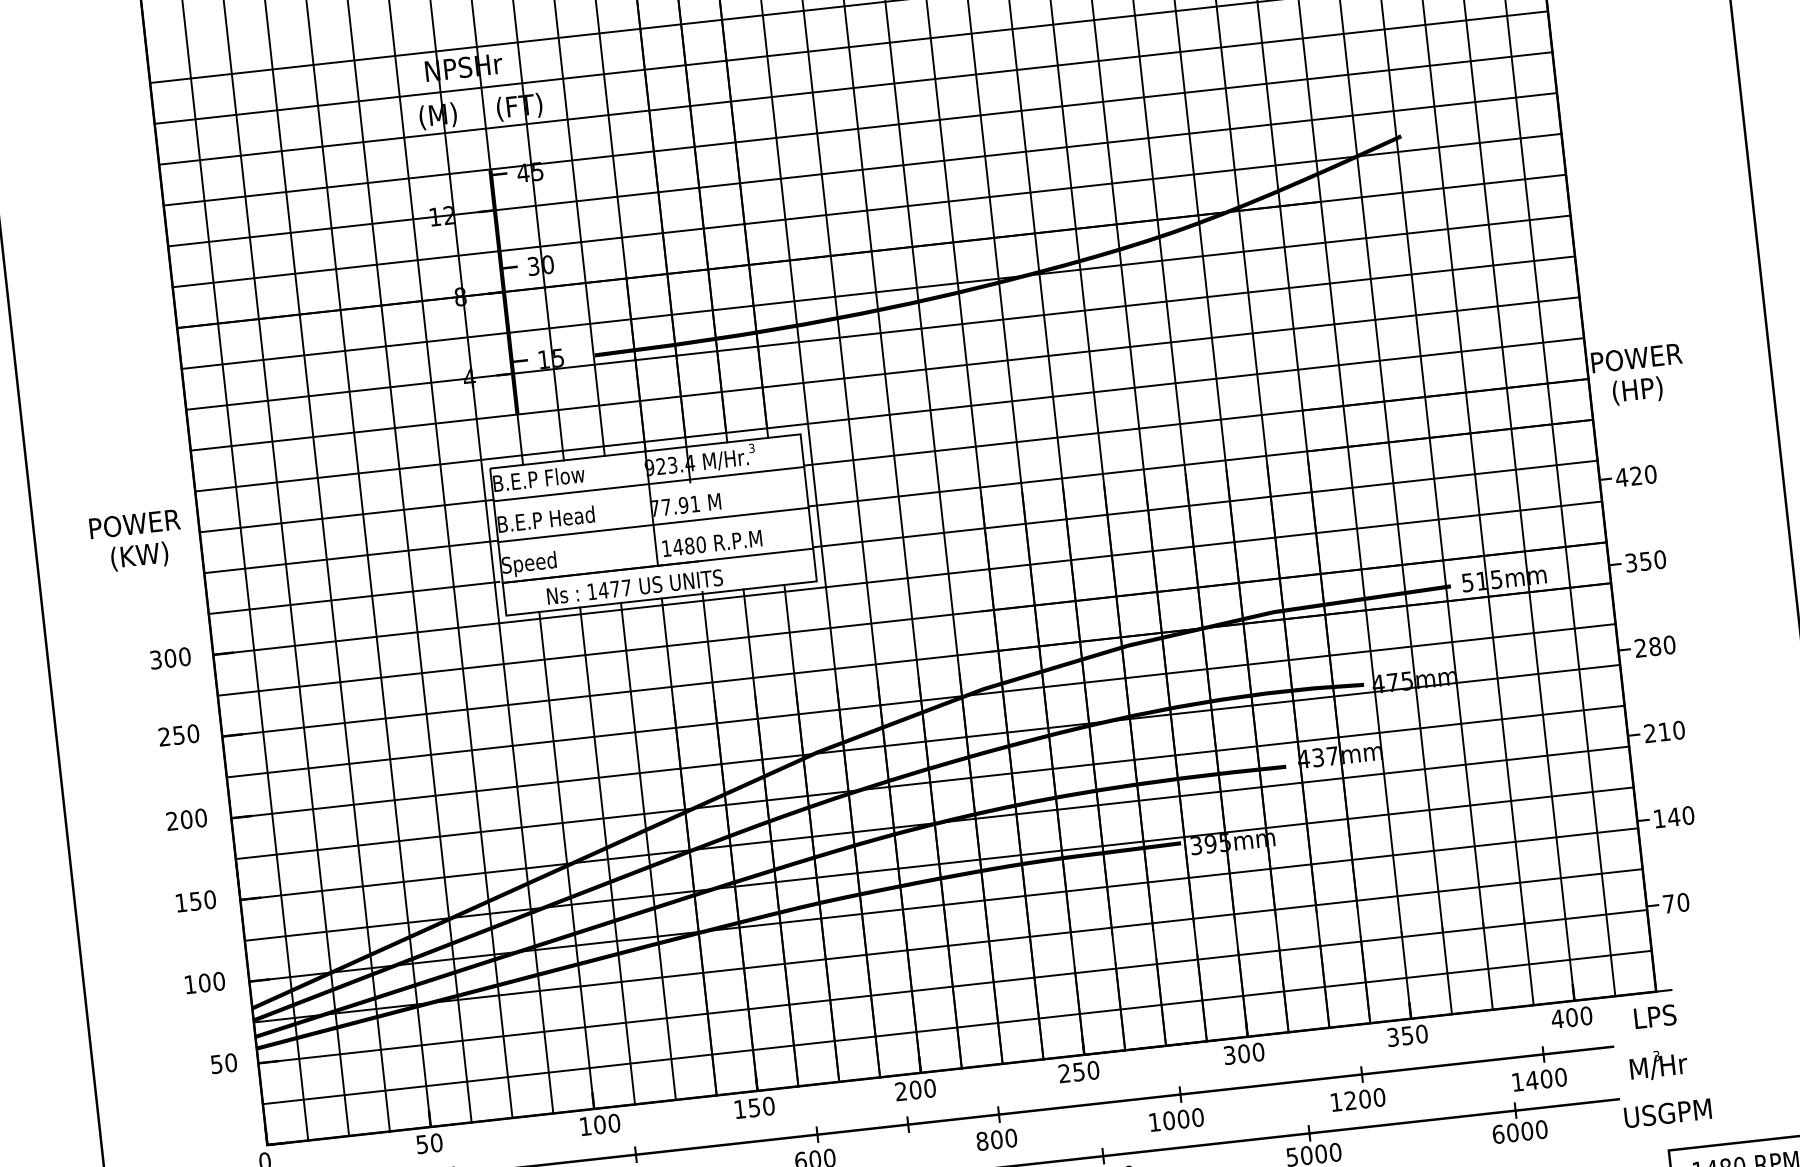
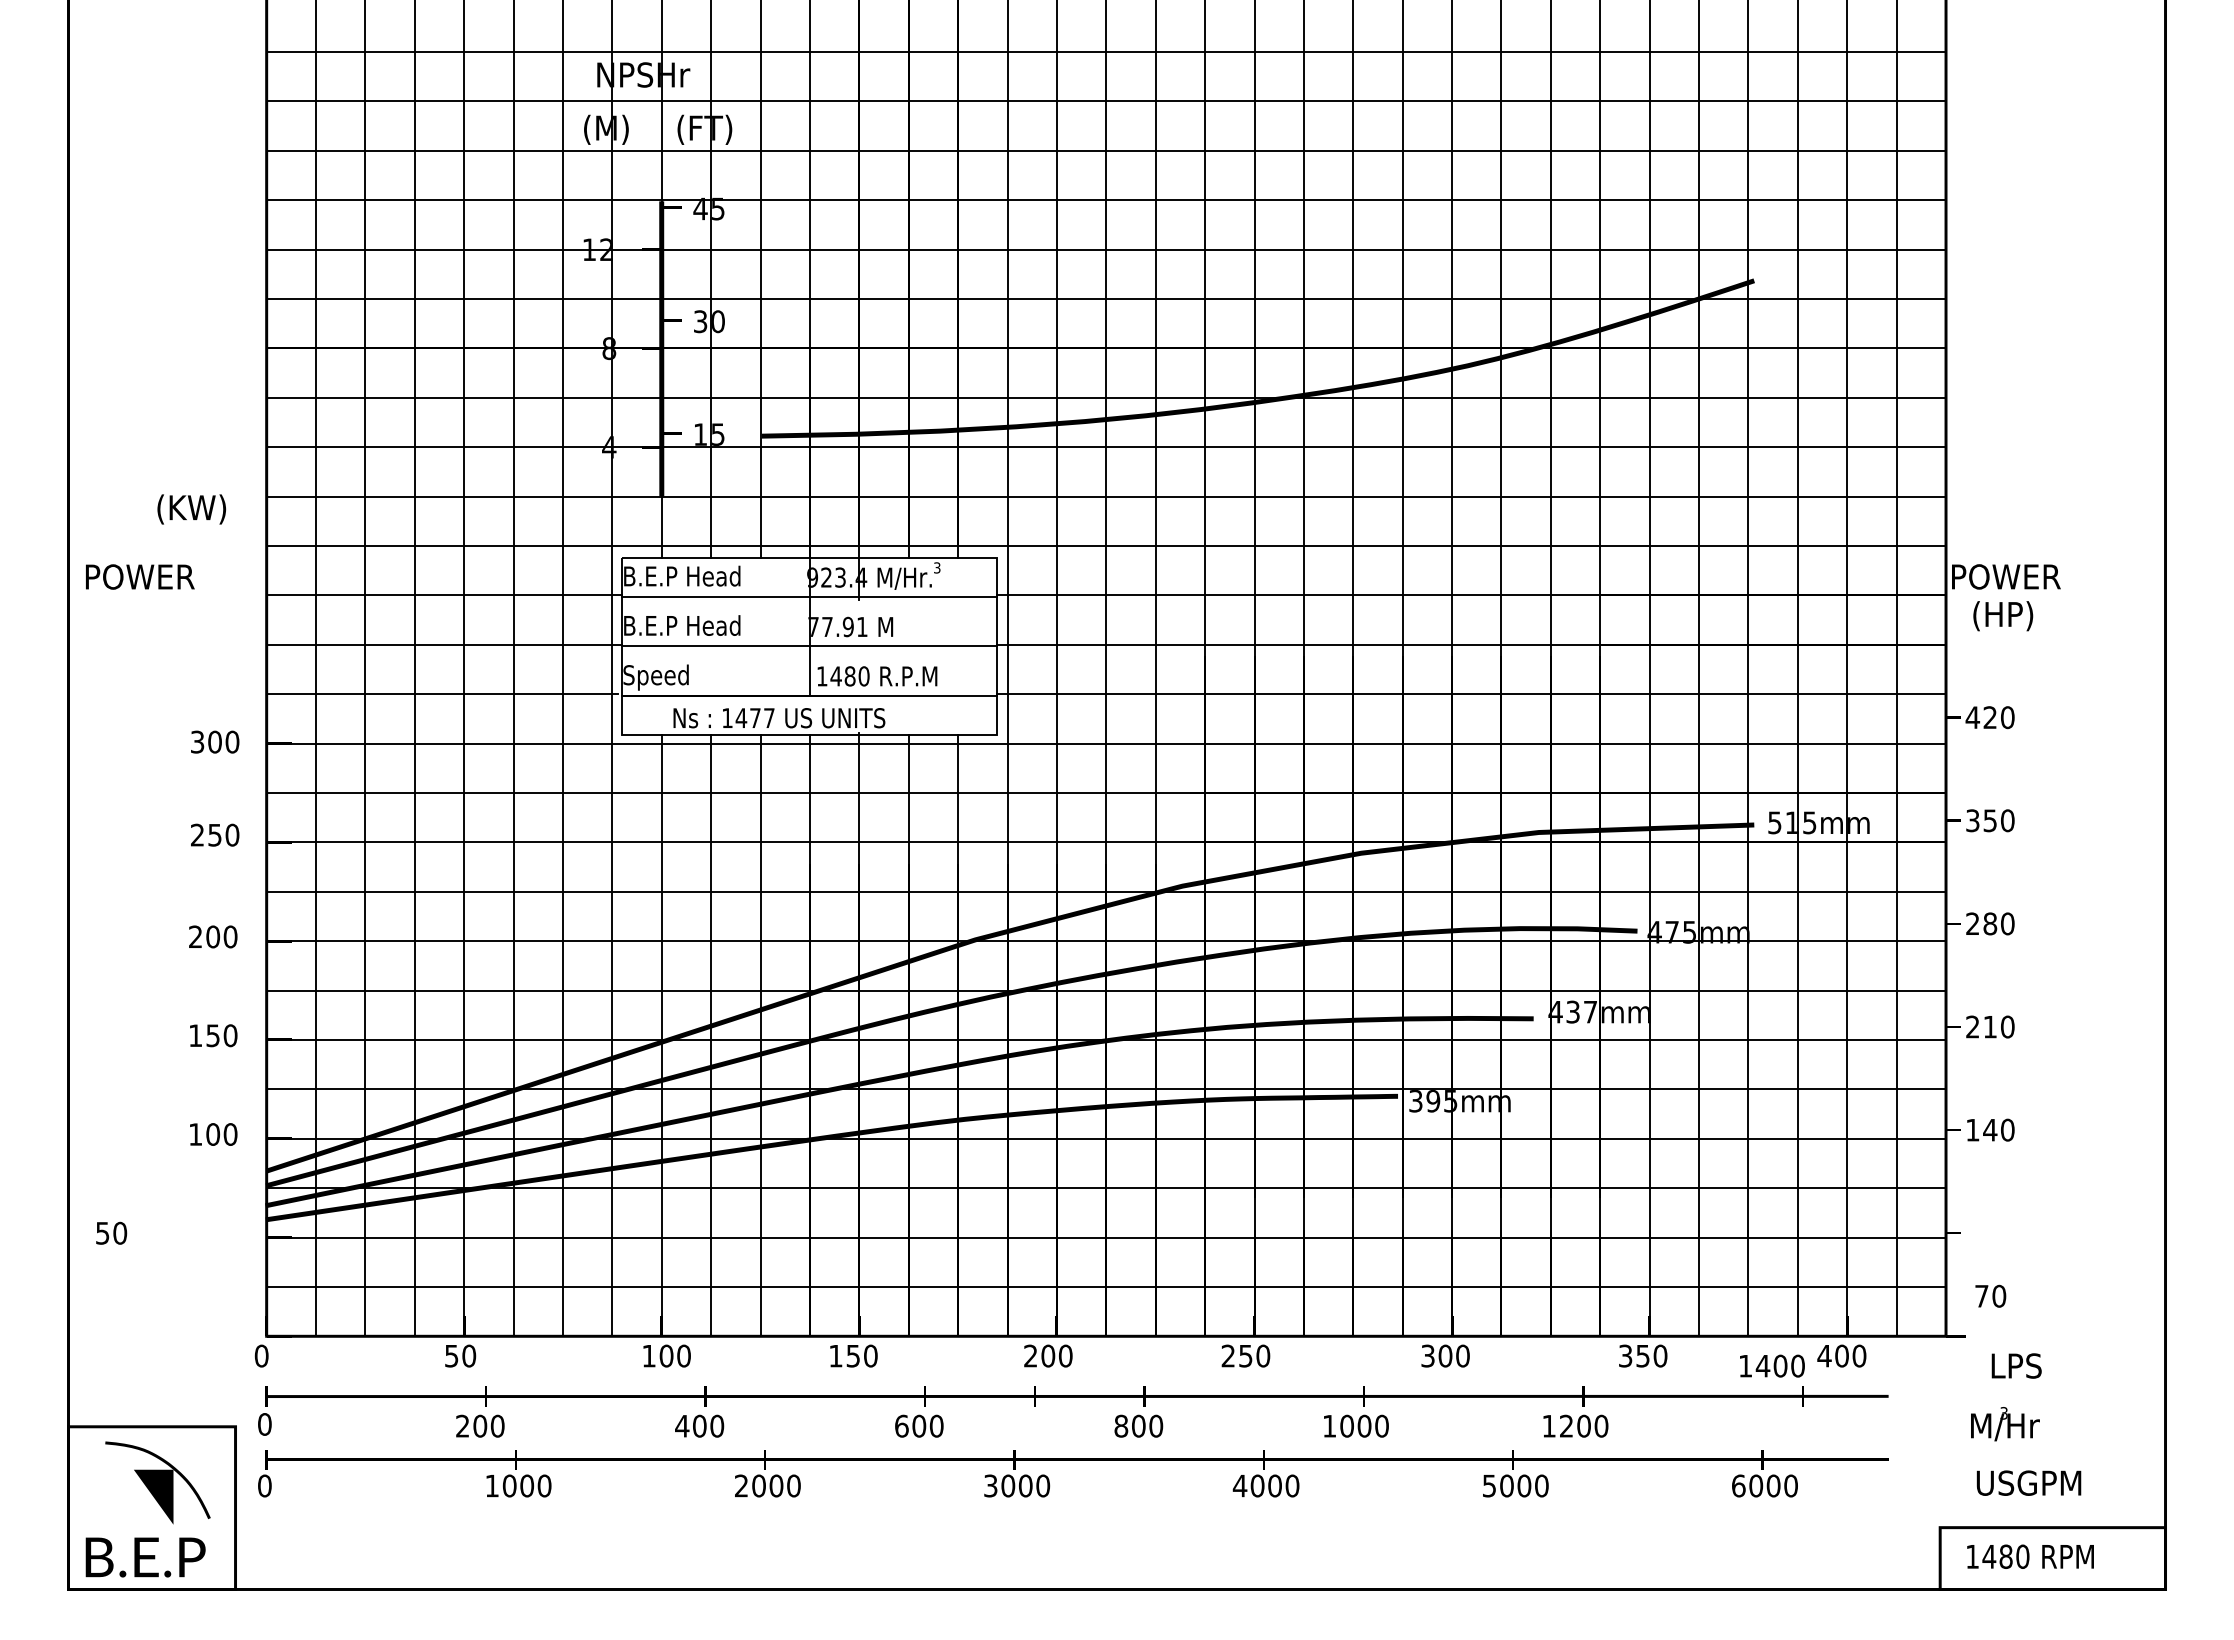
text: (568, 474) -> (714, 575), B.E.P Flow -> B.E.P Head
text: (135, 523) -> (140, 576), moved
text: (139, 556) -> (191, 509), moved
text: (1676, 902) -> (1990, 1295), moved
text: (1655, 1016) -> (2016, 1365), moved
text: (223, 1062) -> (111, 1232), moved
text: (1658, 1065) -> (2005, 1424), moved
text: (1539, 1079) -> (1772, 1365), moved
text: (1667, 1112) -> (2028, 1482), moved

